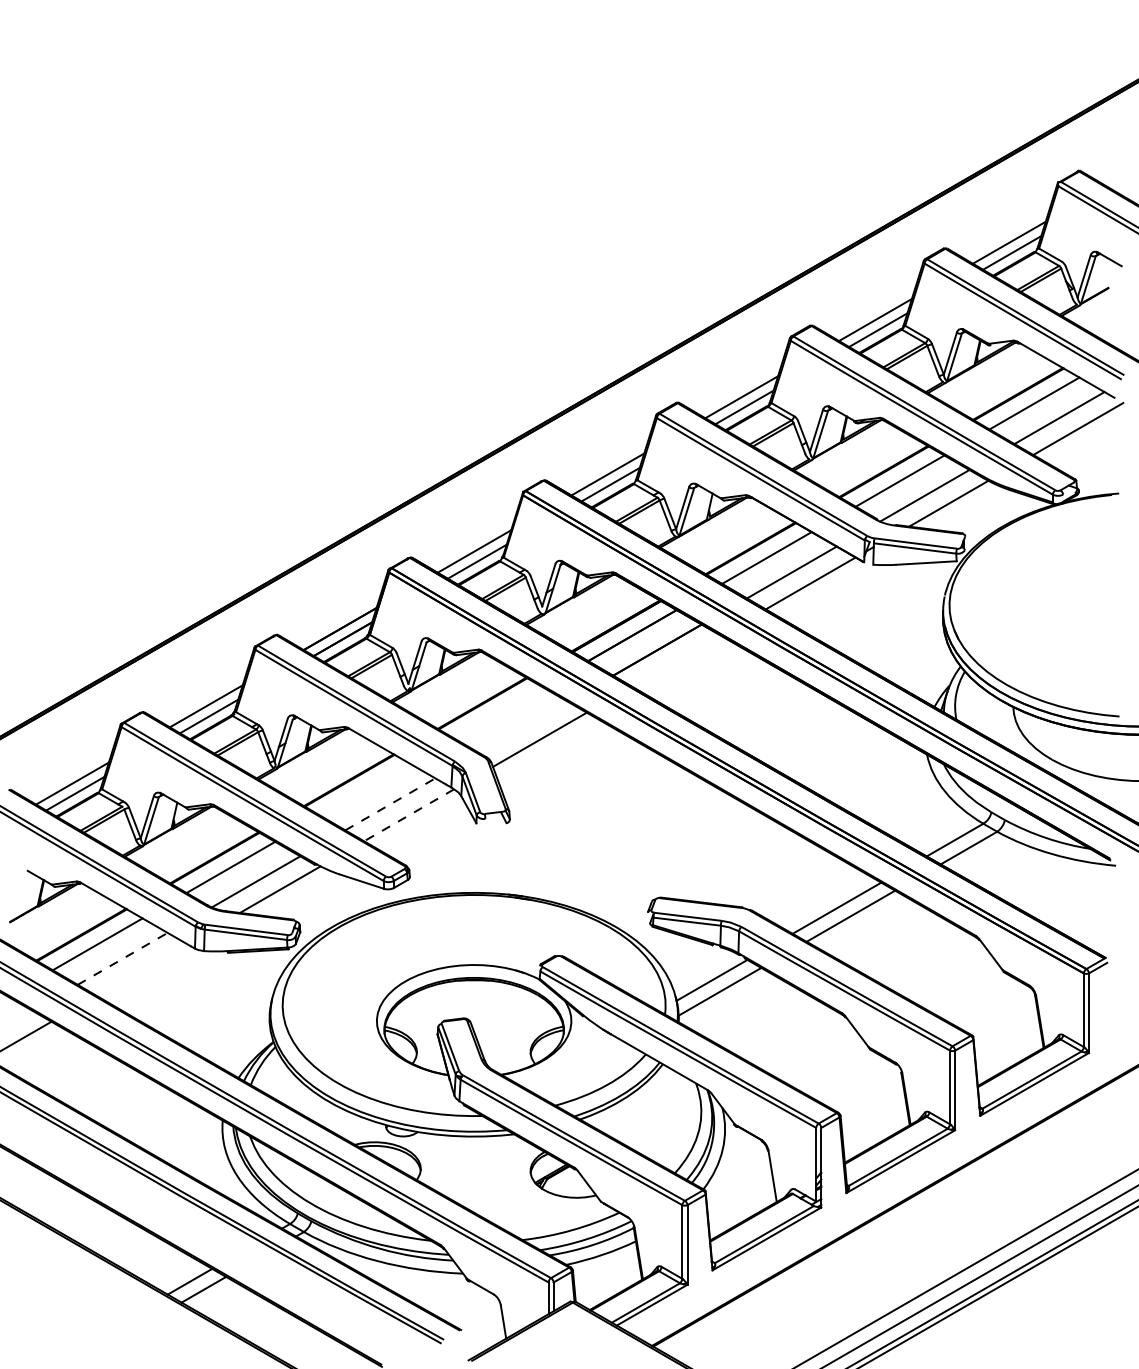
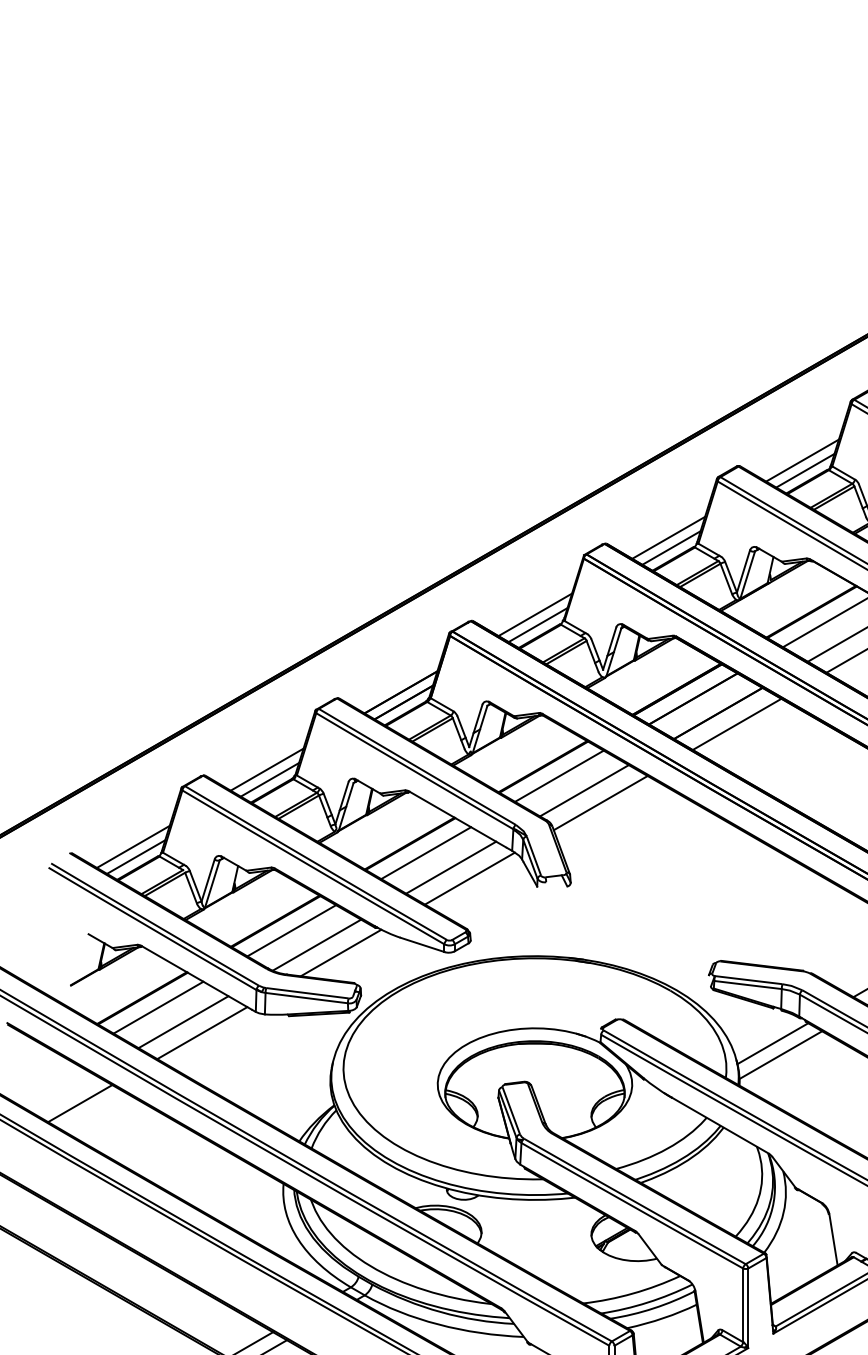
line: (675, 660) -> (736, 723), added
line: (498, 712) -> (559, 775), added
line: (523, 727) -> (584, 790), added
line: (365, 789) -> (426, 852), added
line: (390, 804) -> (451, 867), dashed -> solid
line: (409, 815) -> (470, 878), dashed -> solid
line: (122, 958) -> (183, 1021), dashed -> solid
line: (141, 969) -> (202, 1032), added

